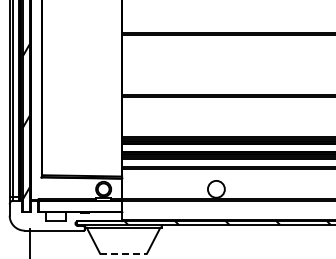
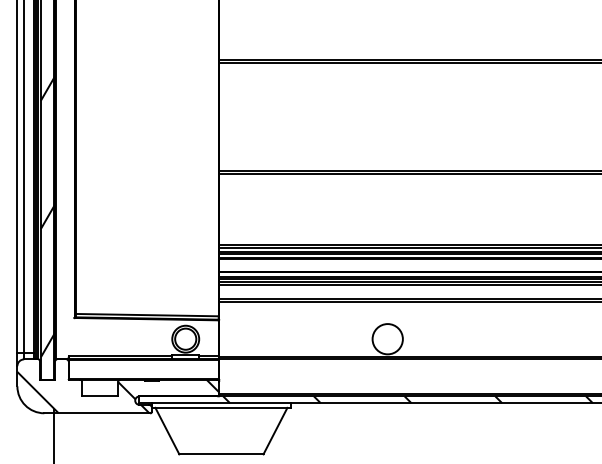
hatch: (65, 218) -> (117, 391), added
line: (124, 253) -> (223, 454), dashed -> solid

